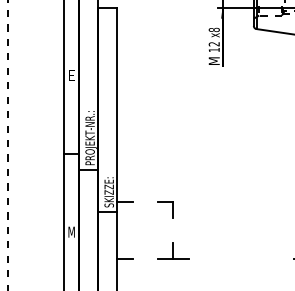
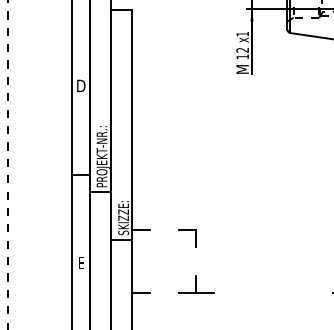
text: (213, 29) -> (241, 33), x8 -> x1
text: (71, 75) -> (80, 85), E -> D
text: (71, 231) -> (80, 262), M -> E

